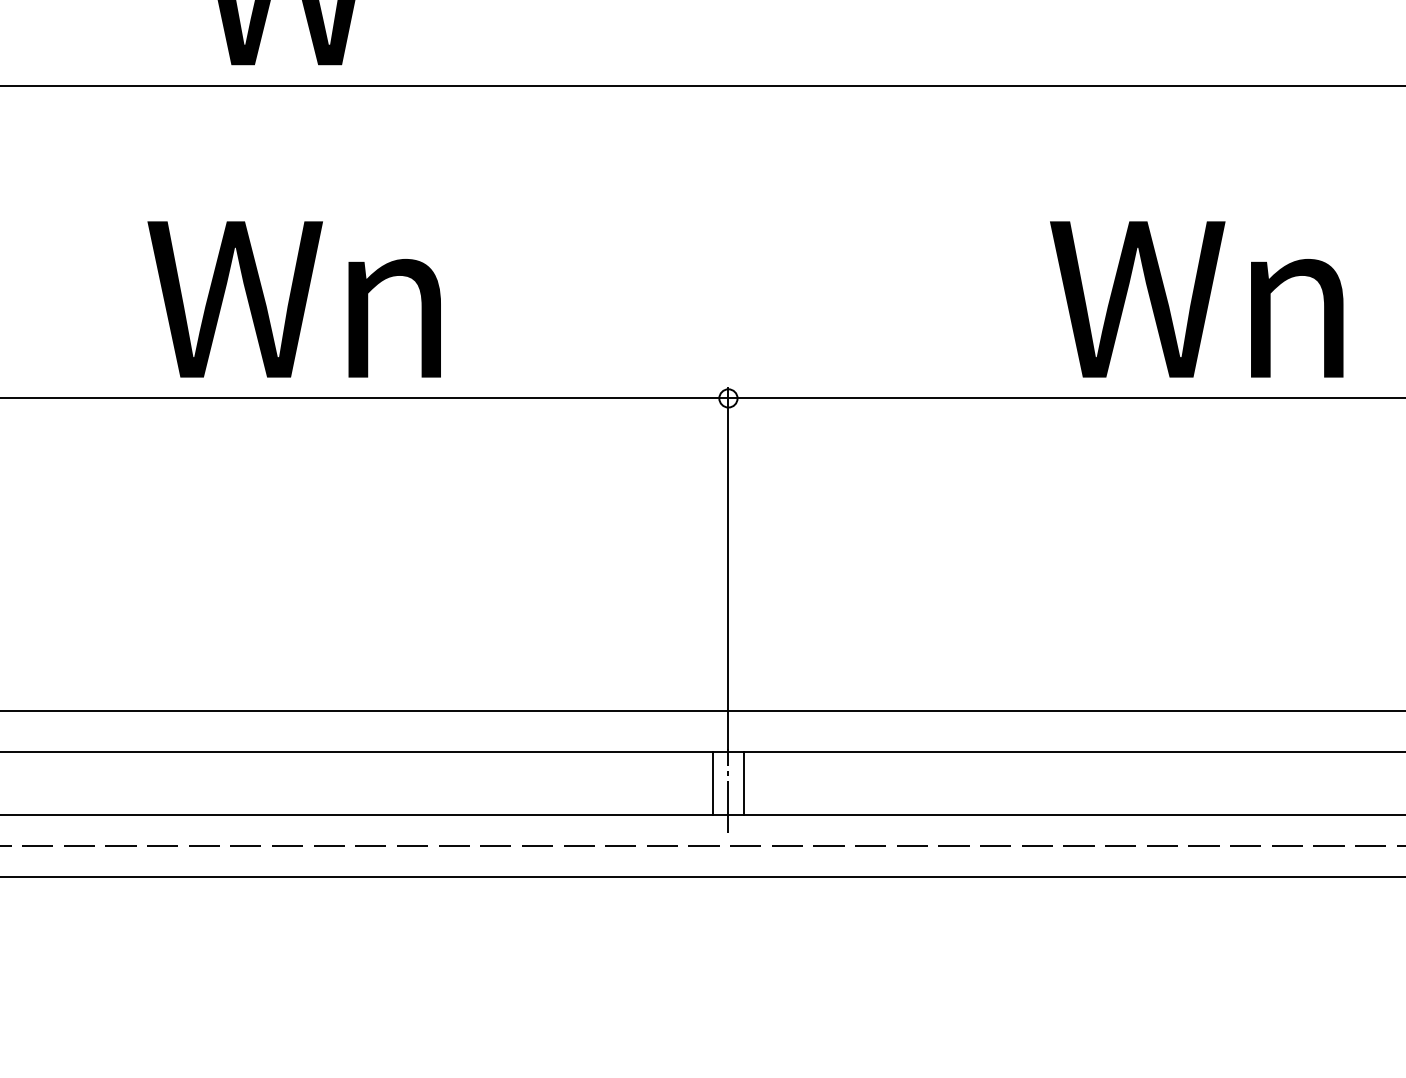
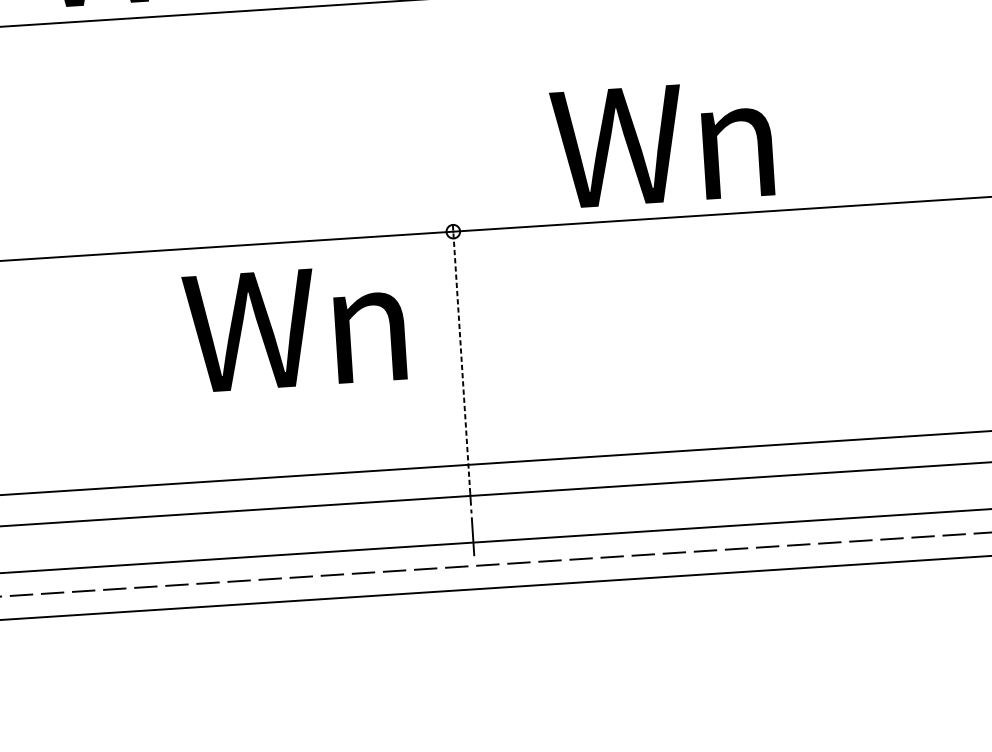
text: (293, 299) -> (293, 328), moved
text: (1196, 299) -> (662, 144), moved
line: (728, 567) -> (461, 357), solid -> dashed
line: (712, 783) -> (460, 519), removed
line: (744, 783) -> (483, 518), removed

